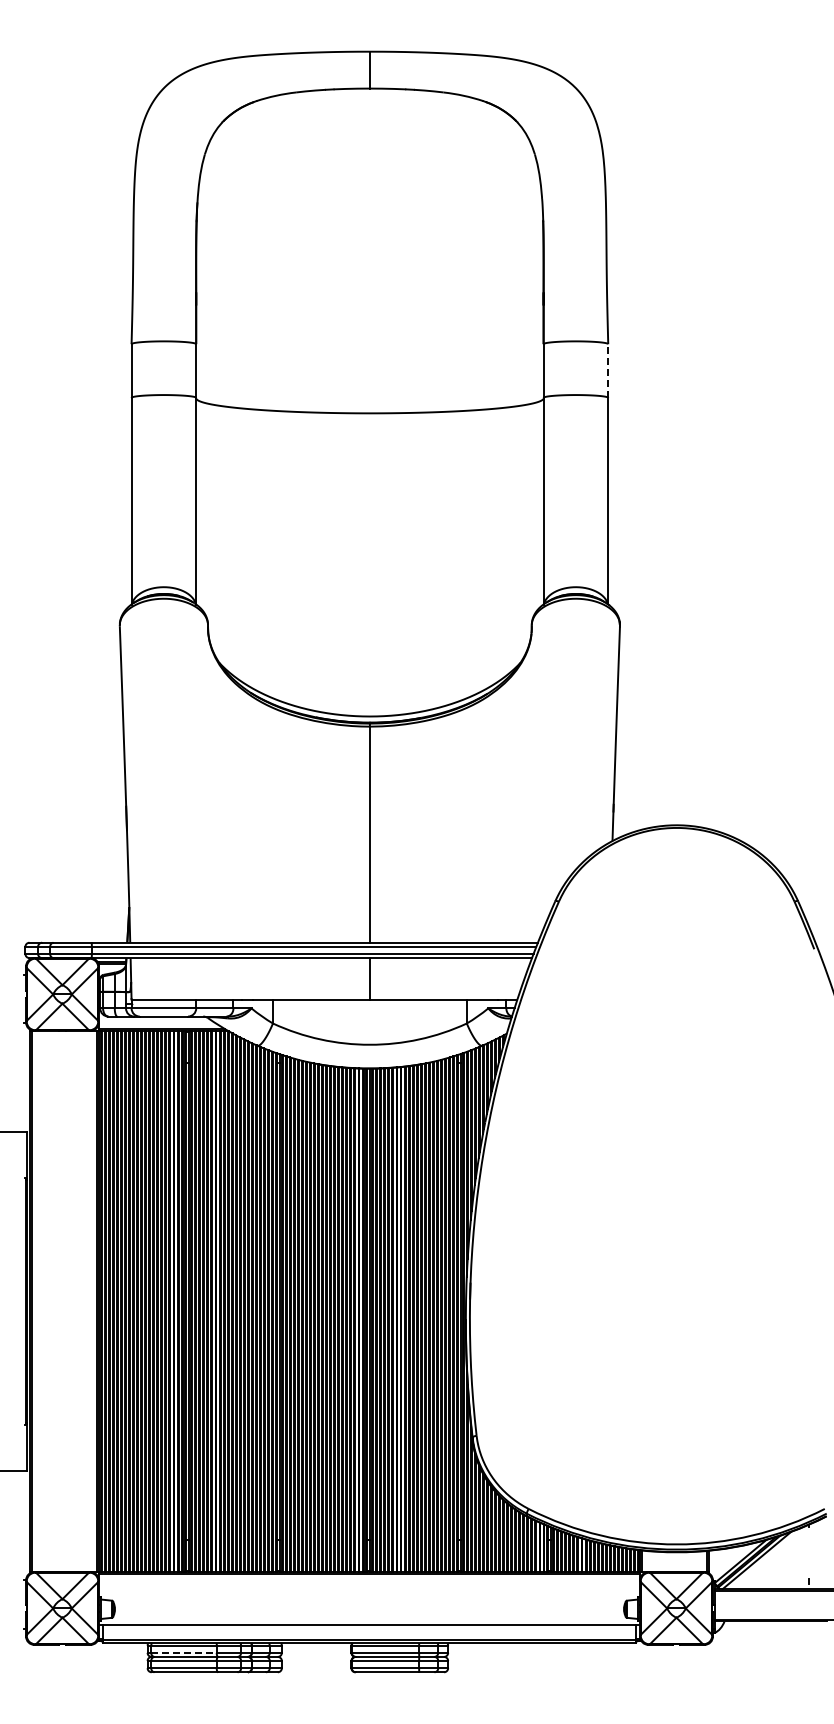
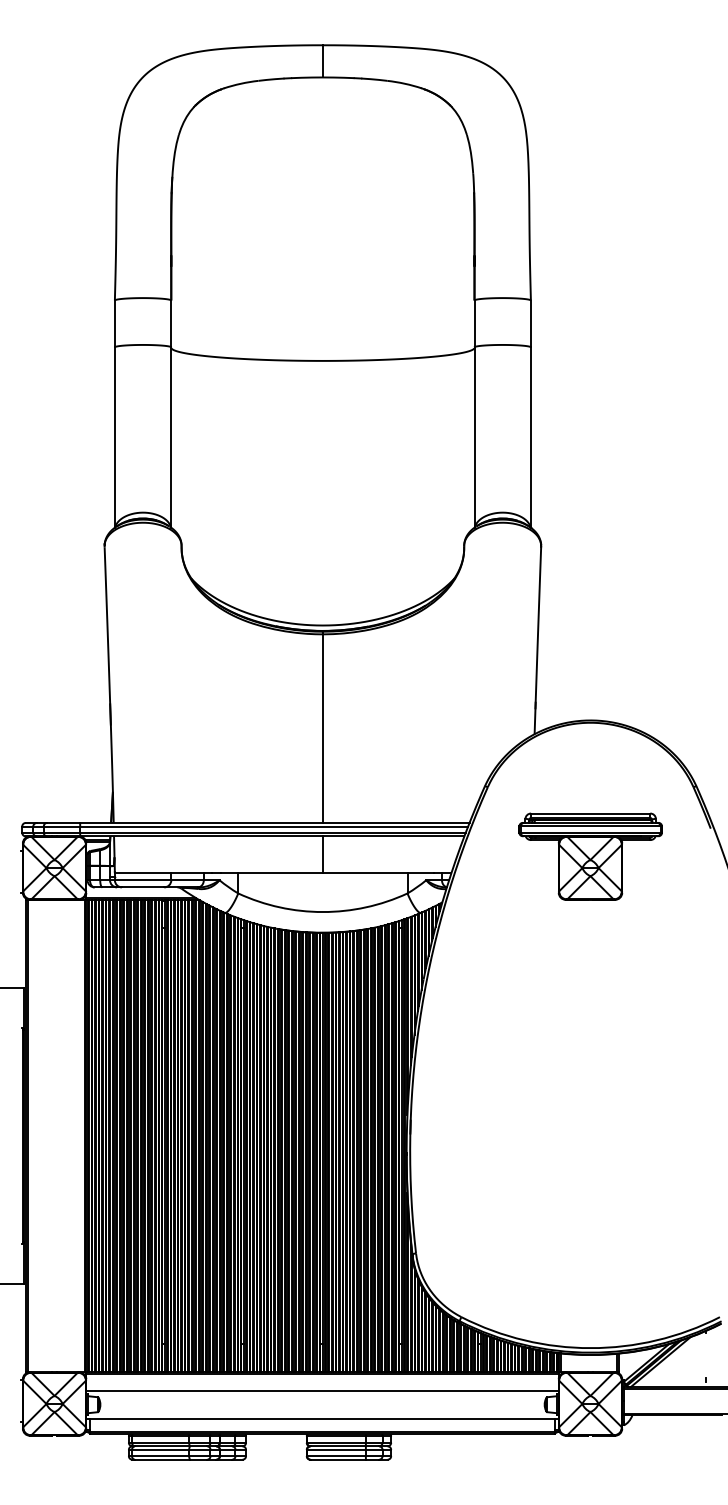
line: (608, 371) -> (531, 324), dashed -> solid
part: (676, 981) -> (590, 856), added
line: (369, 1593) -> (322, 1390), added
line: (184, 1652) -> (161, 1442), dashed -> solid

